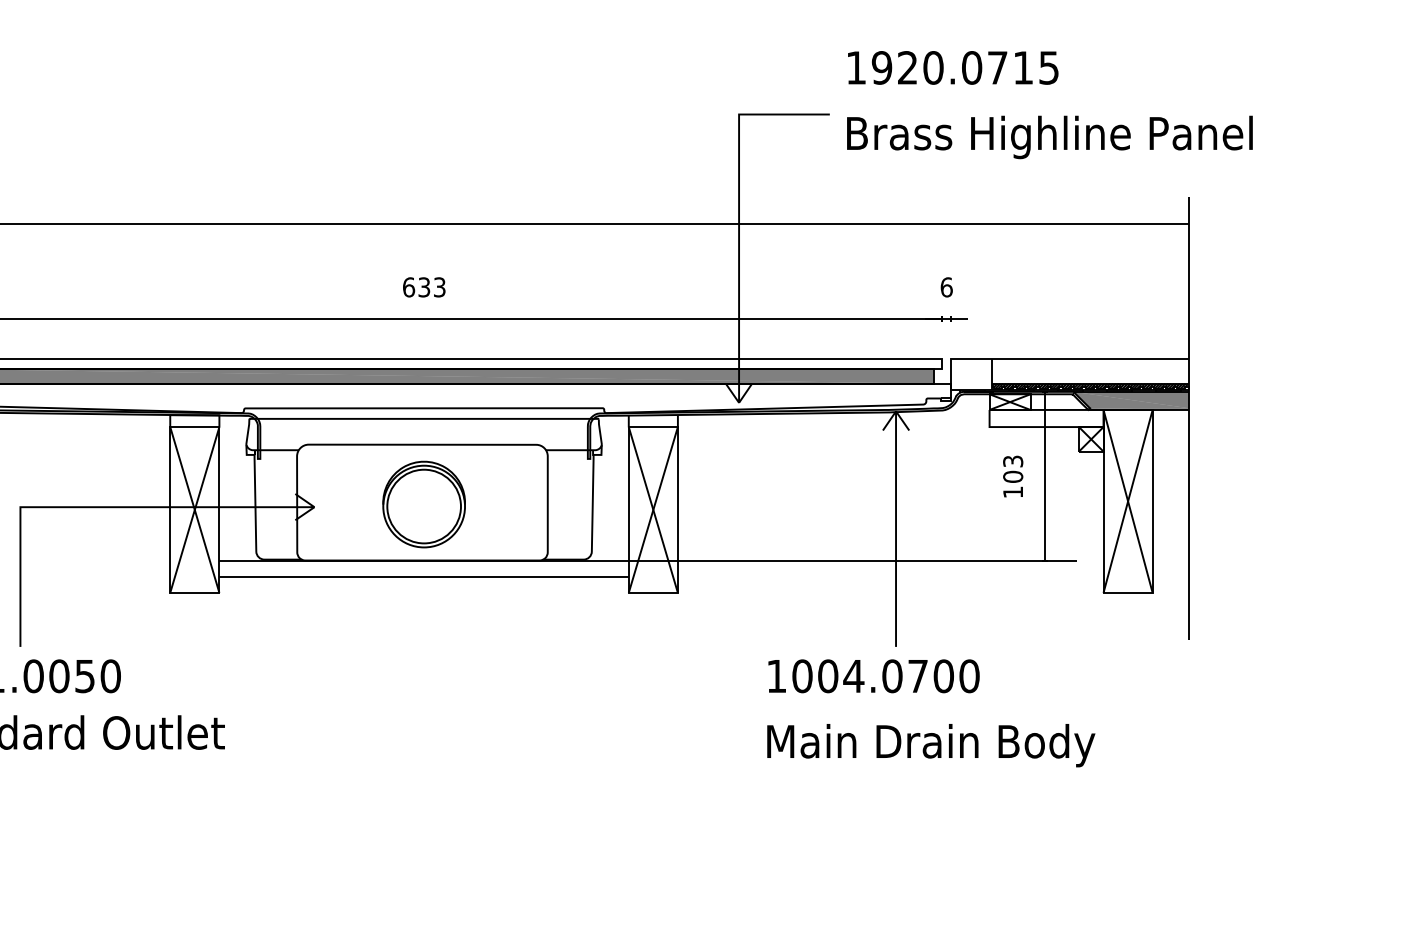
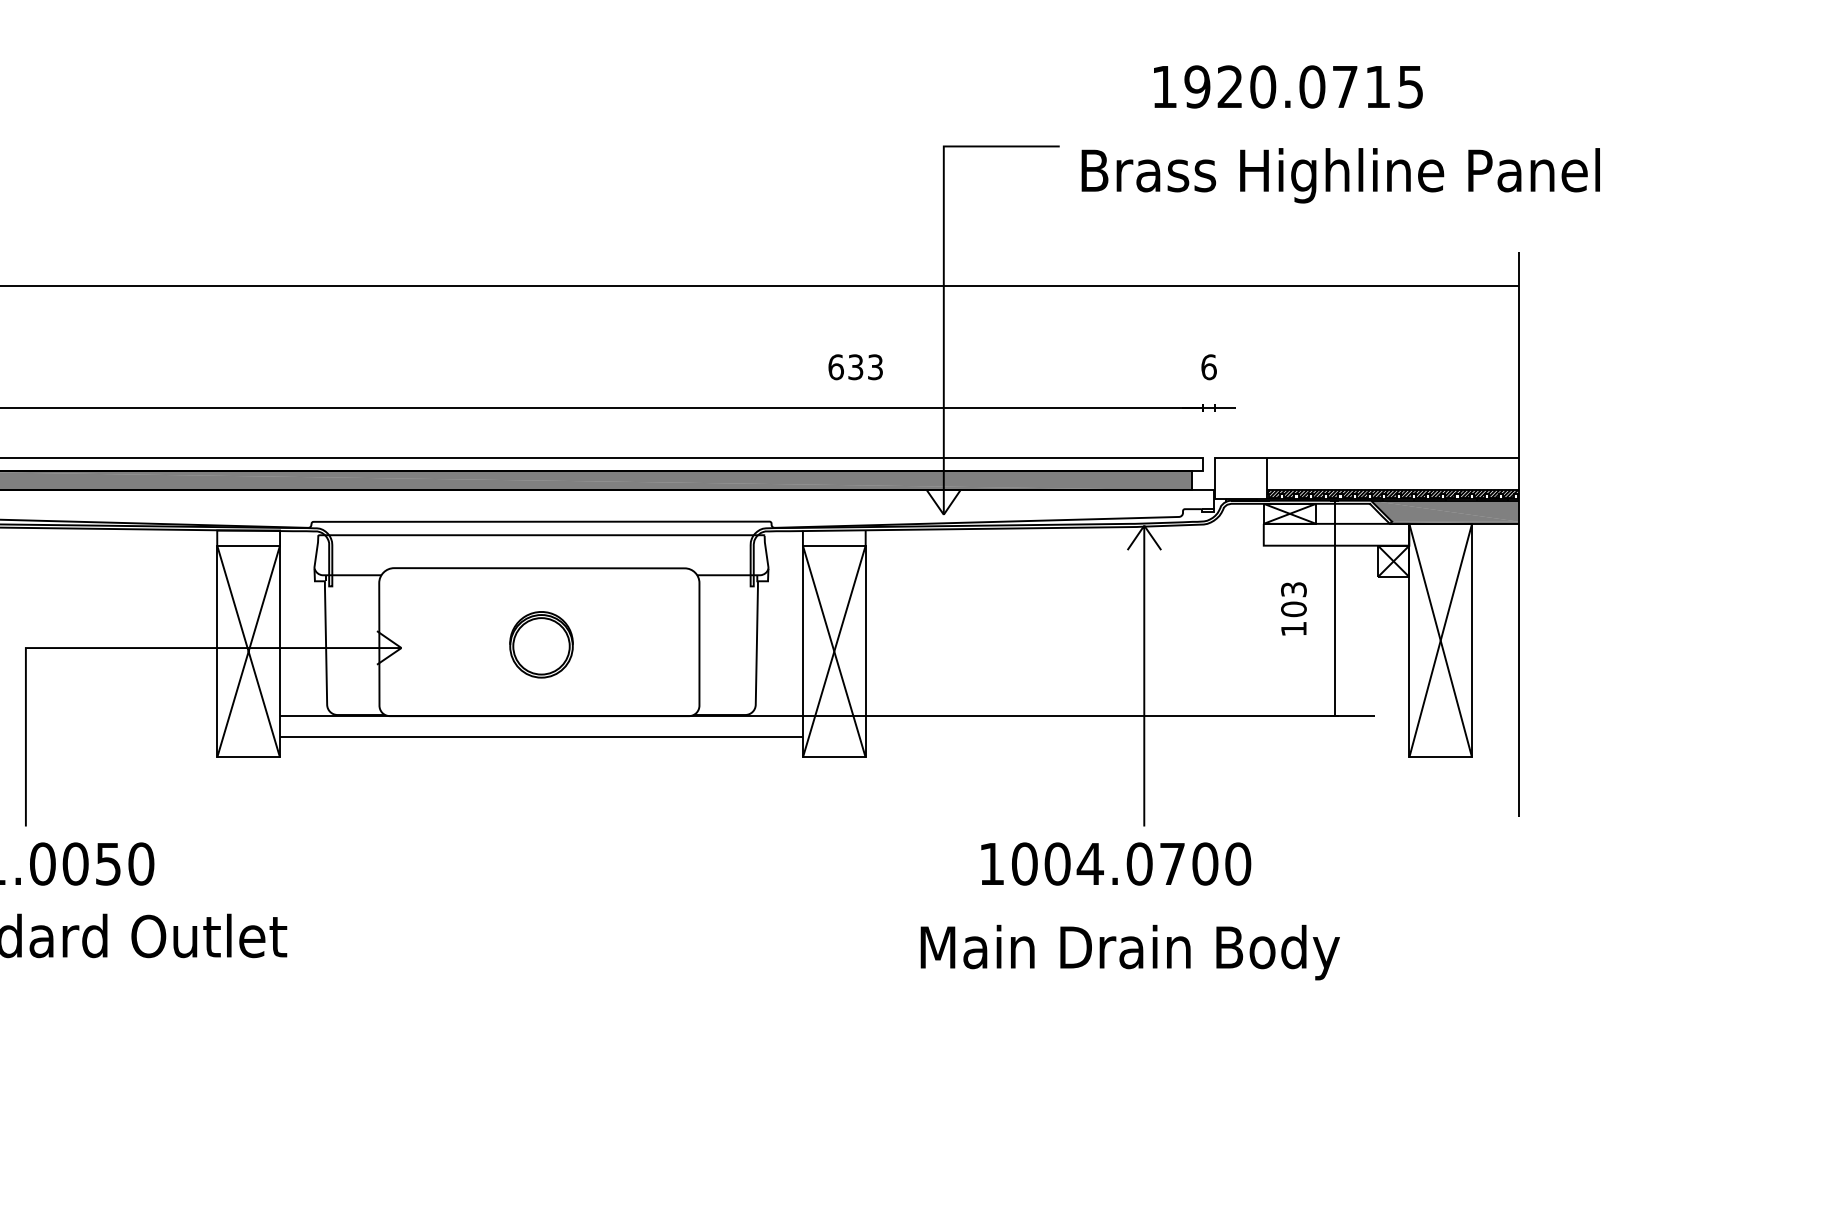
text: (953, 67) -> (1288, 86), moved
text: (424, 287) -> (855, 367), moved
part: (424, 504) -> (541, 644), size x0.6
text: (930, 745) -> (1129, 952), moved

